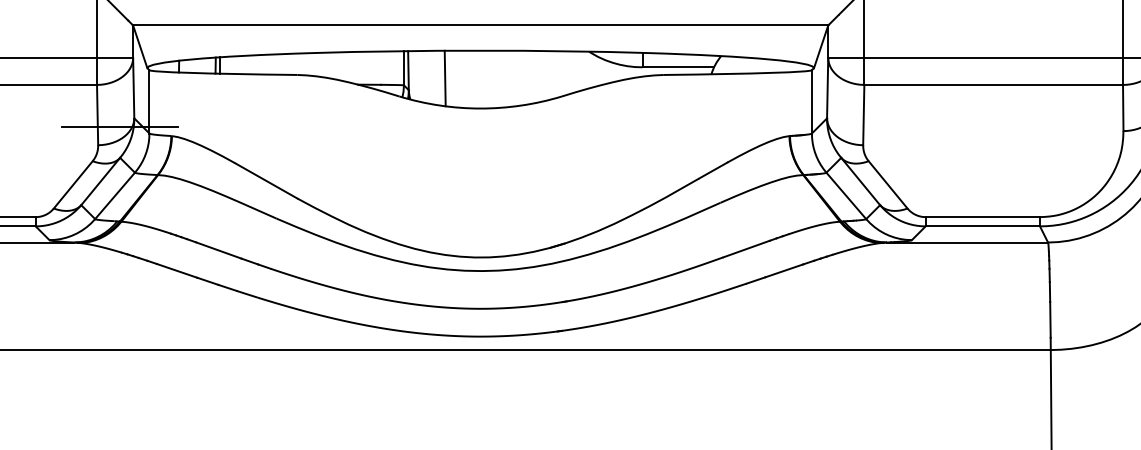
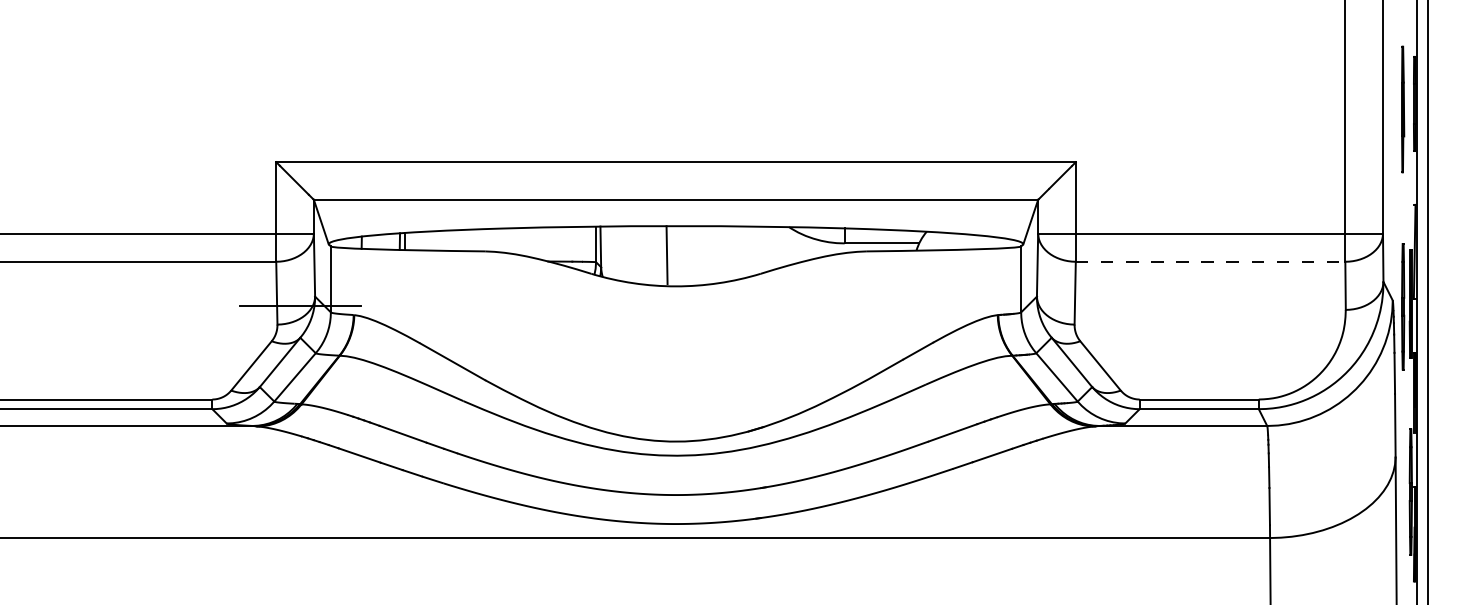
line: (444, 78) -> (666, 255), moved
line: (993, 84) -> (1210, 261), solid -> dashed

